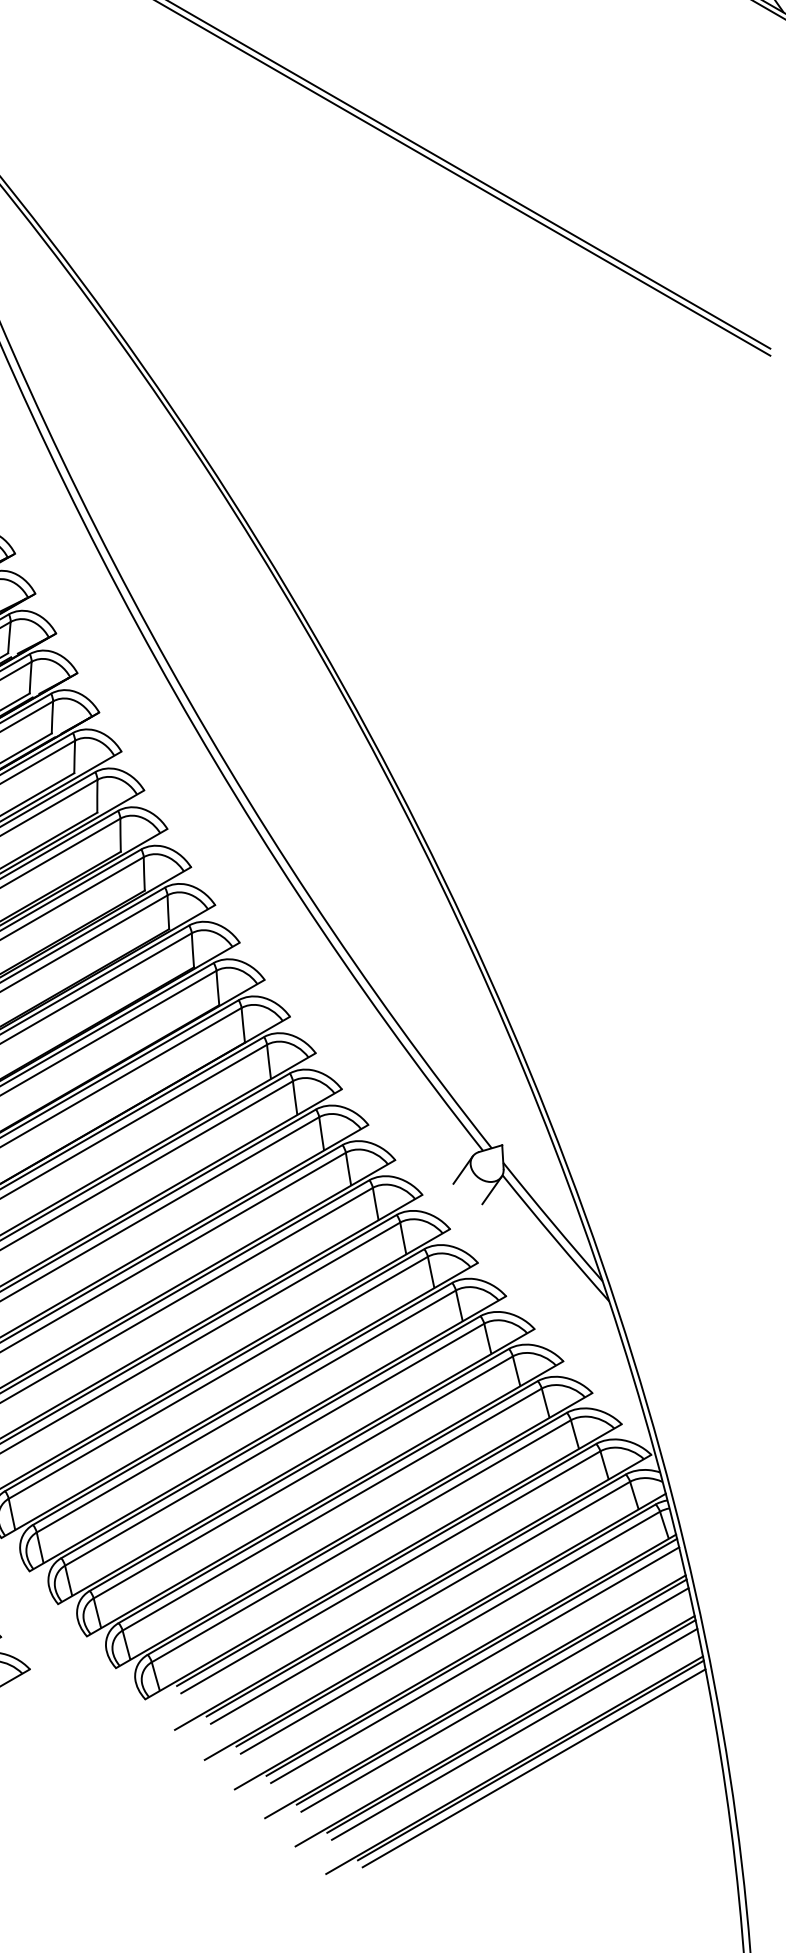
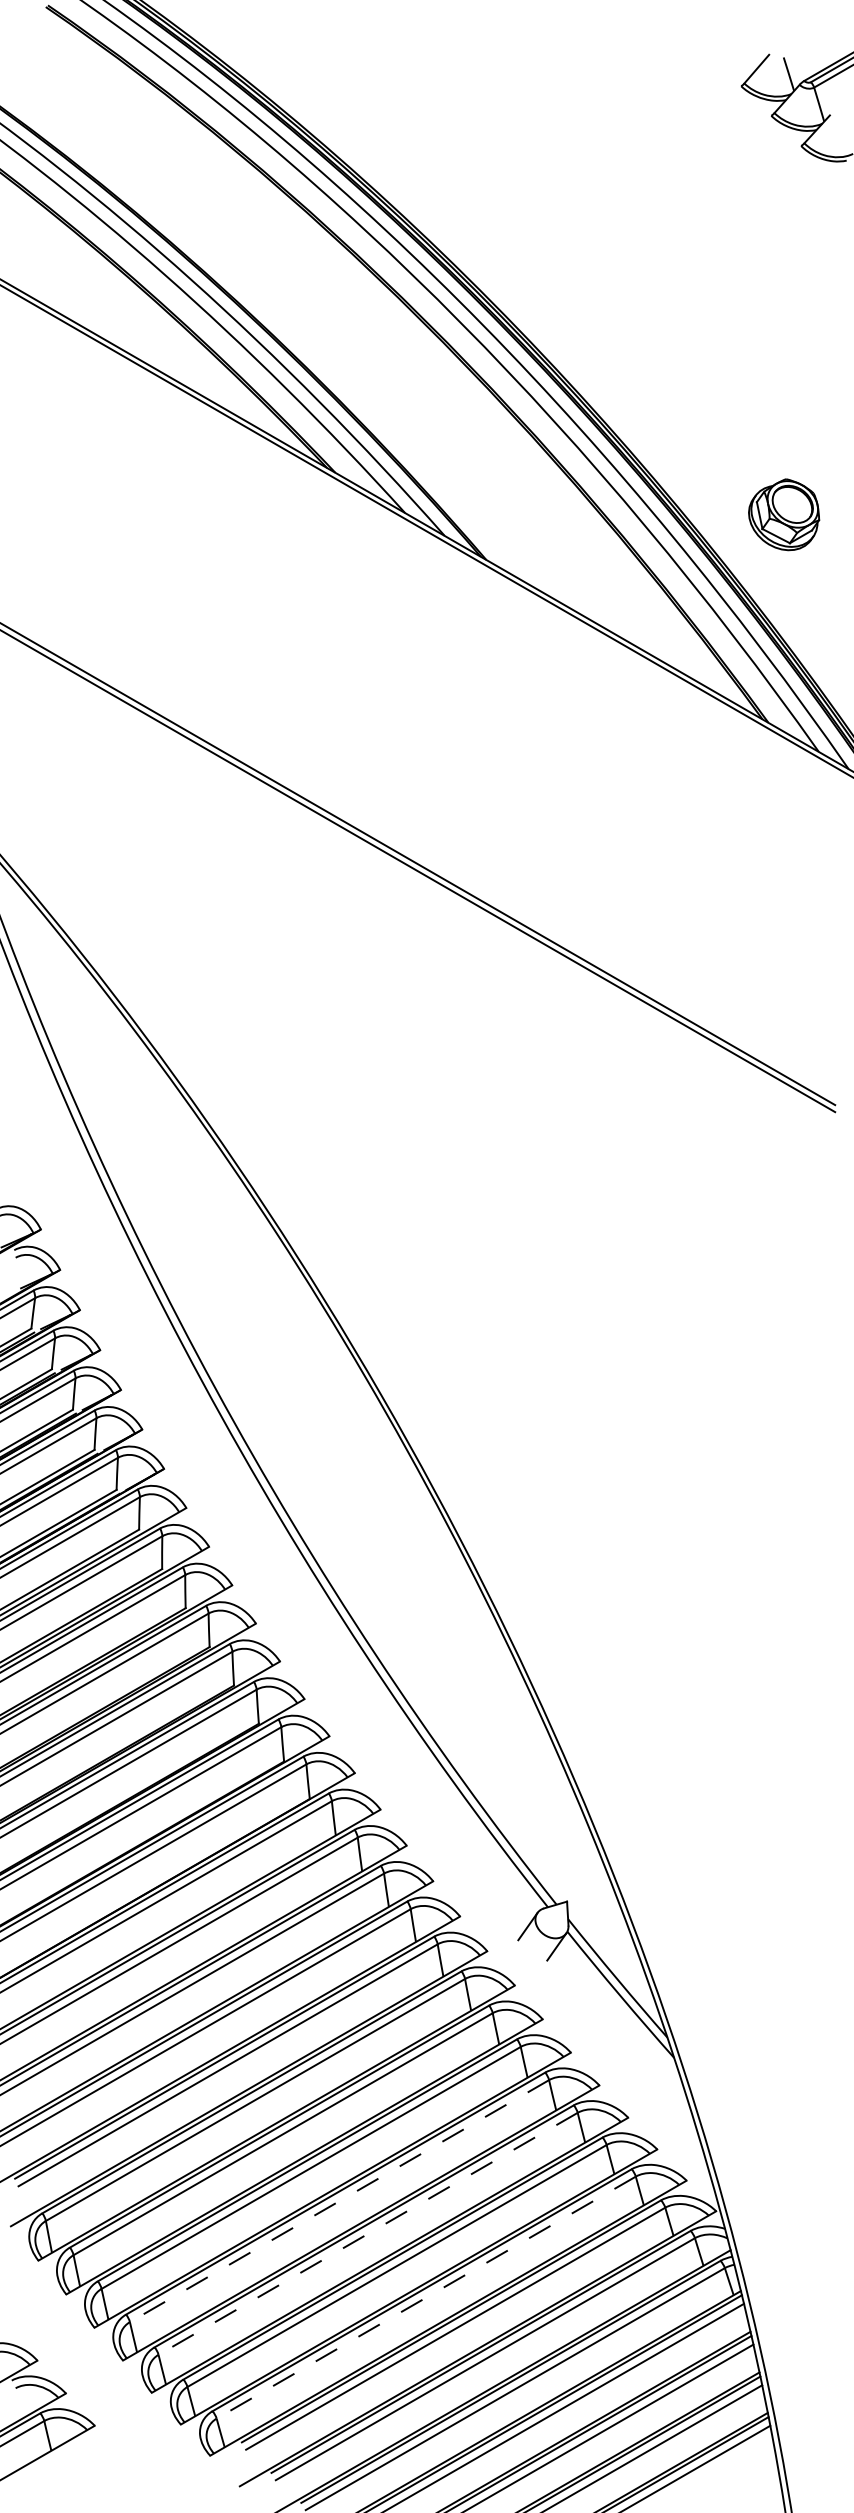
line: (274, 1445) -> (339, 2201), solid -> dashed
line: (303, 1477) -> (368, 2233), solid -> dashed
line: (361, 1541) -> (426, 2297), solid -> dashed

